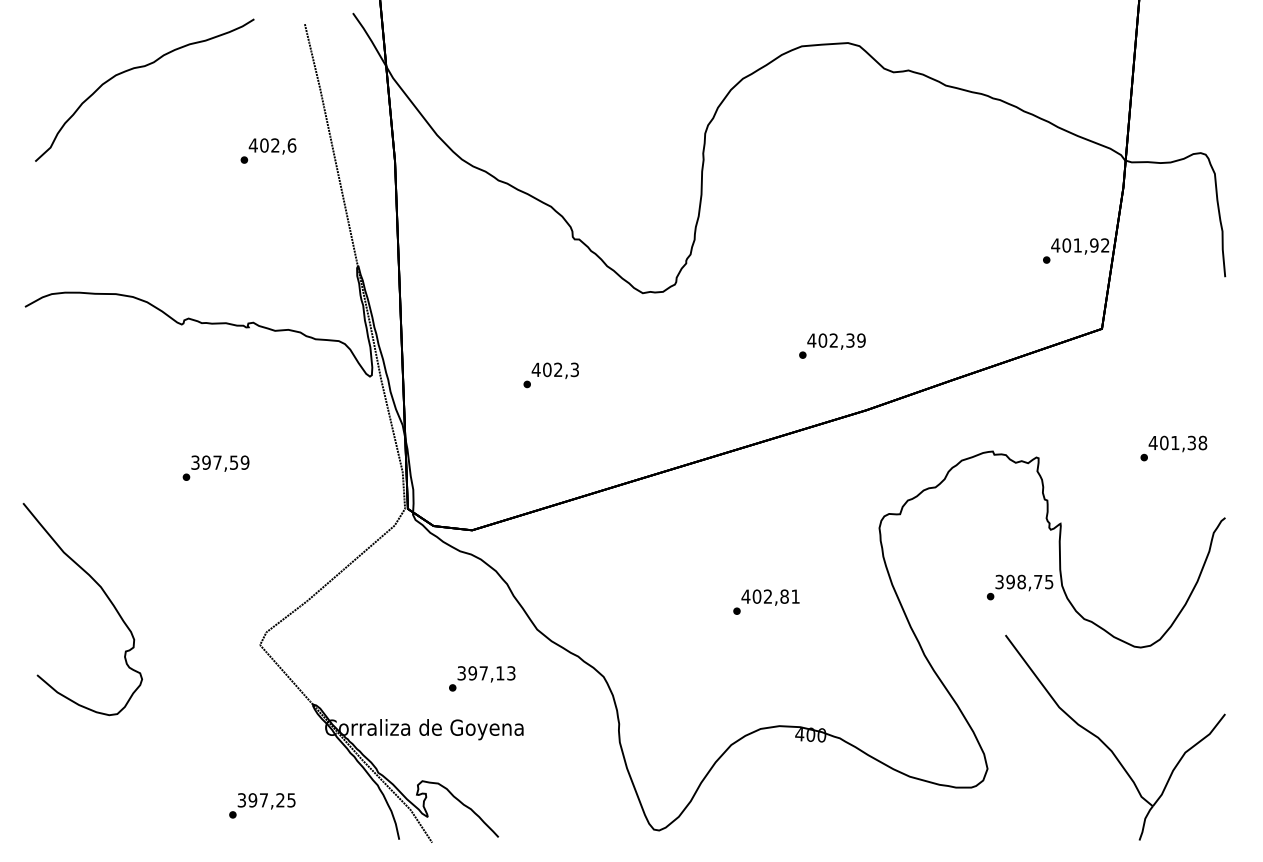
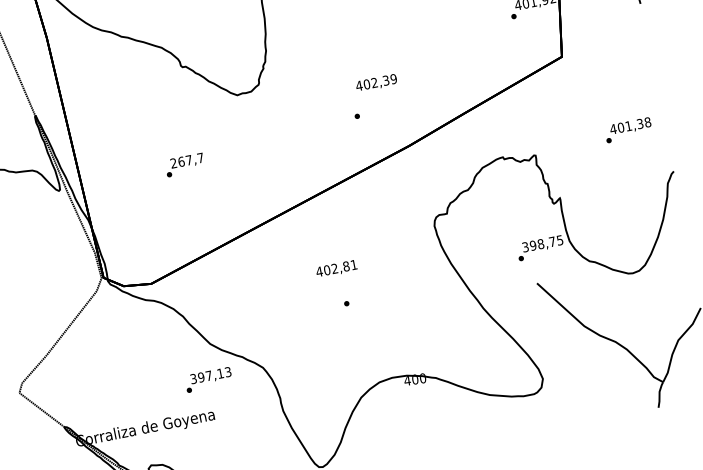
text: (836, 341) -> (376, 83), moved
text: (554, 369) -> (186, 160), 402,3 -> 267,7
text: (770, 597) -> (336, 269), moved
text: (482, 678) -> (208, 379), moved

